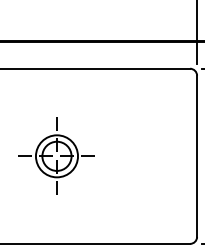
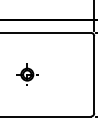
part: (57, 155) -> (27, 74), size x0.6

